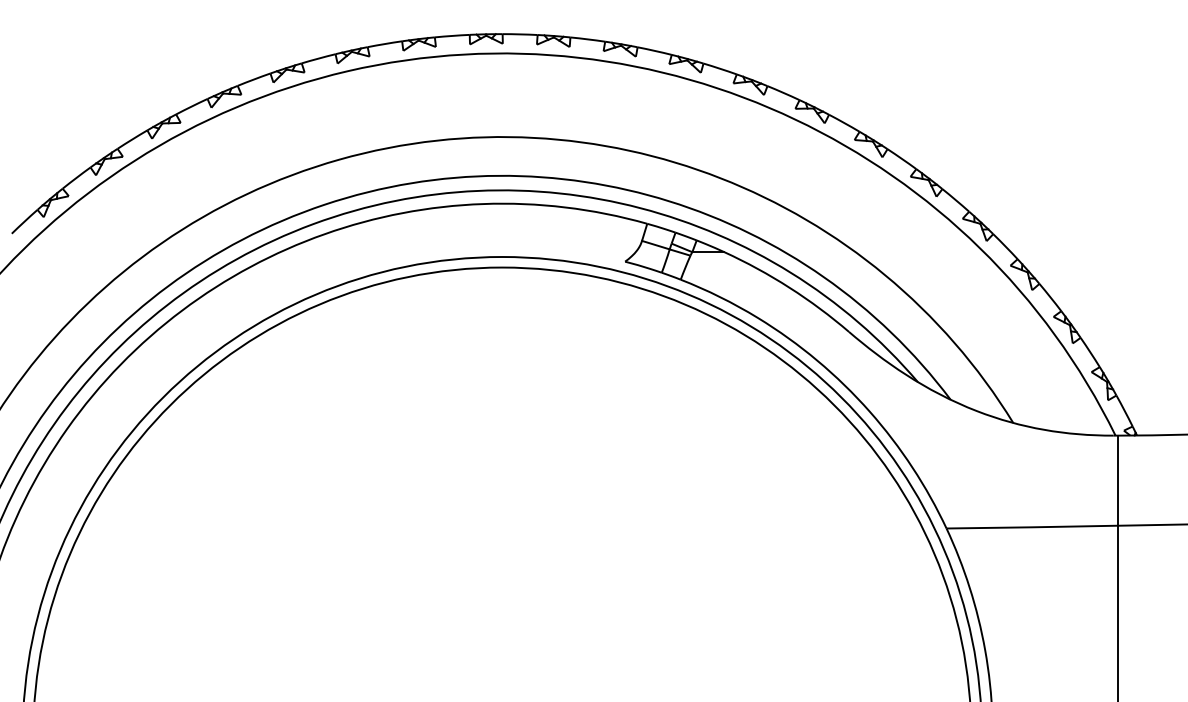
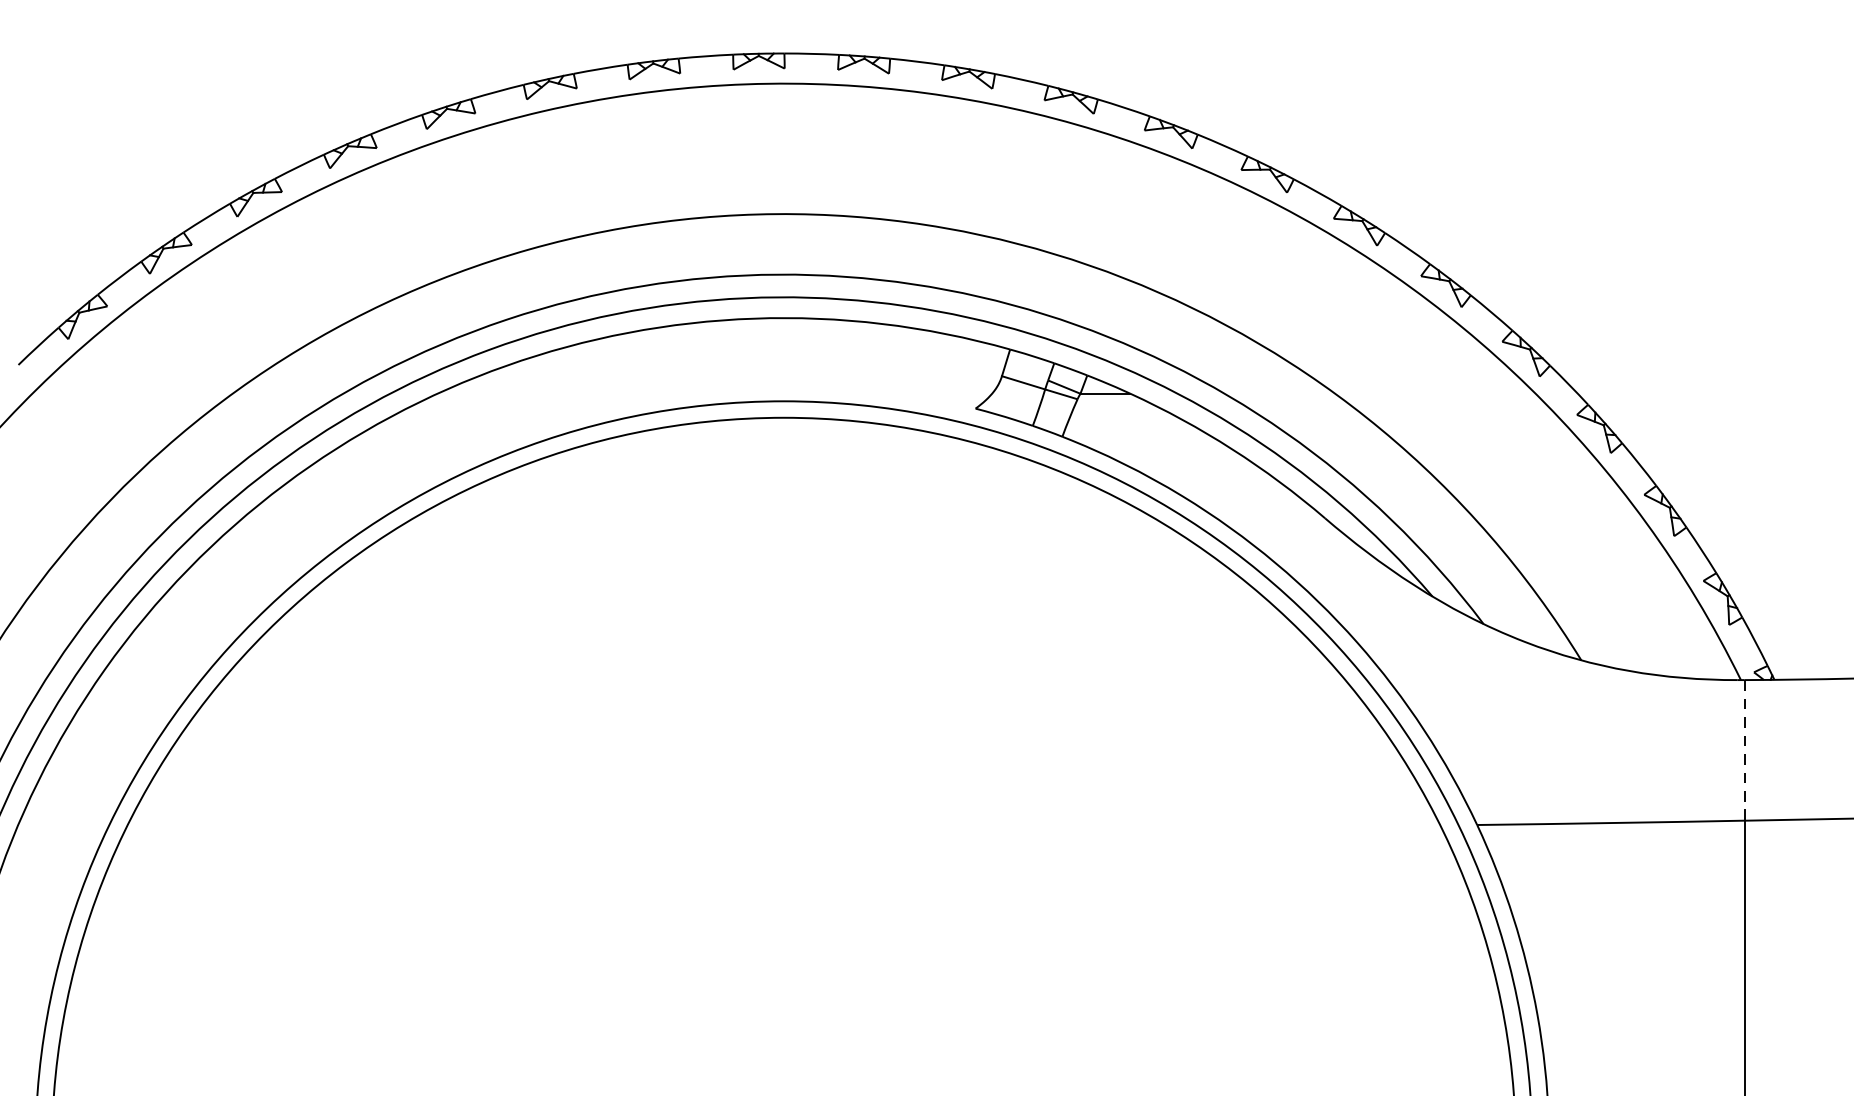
line: (1117, 481) -> (1743, 751), solid -> dashed

